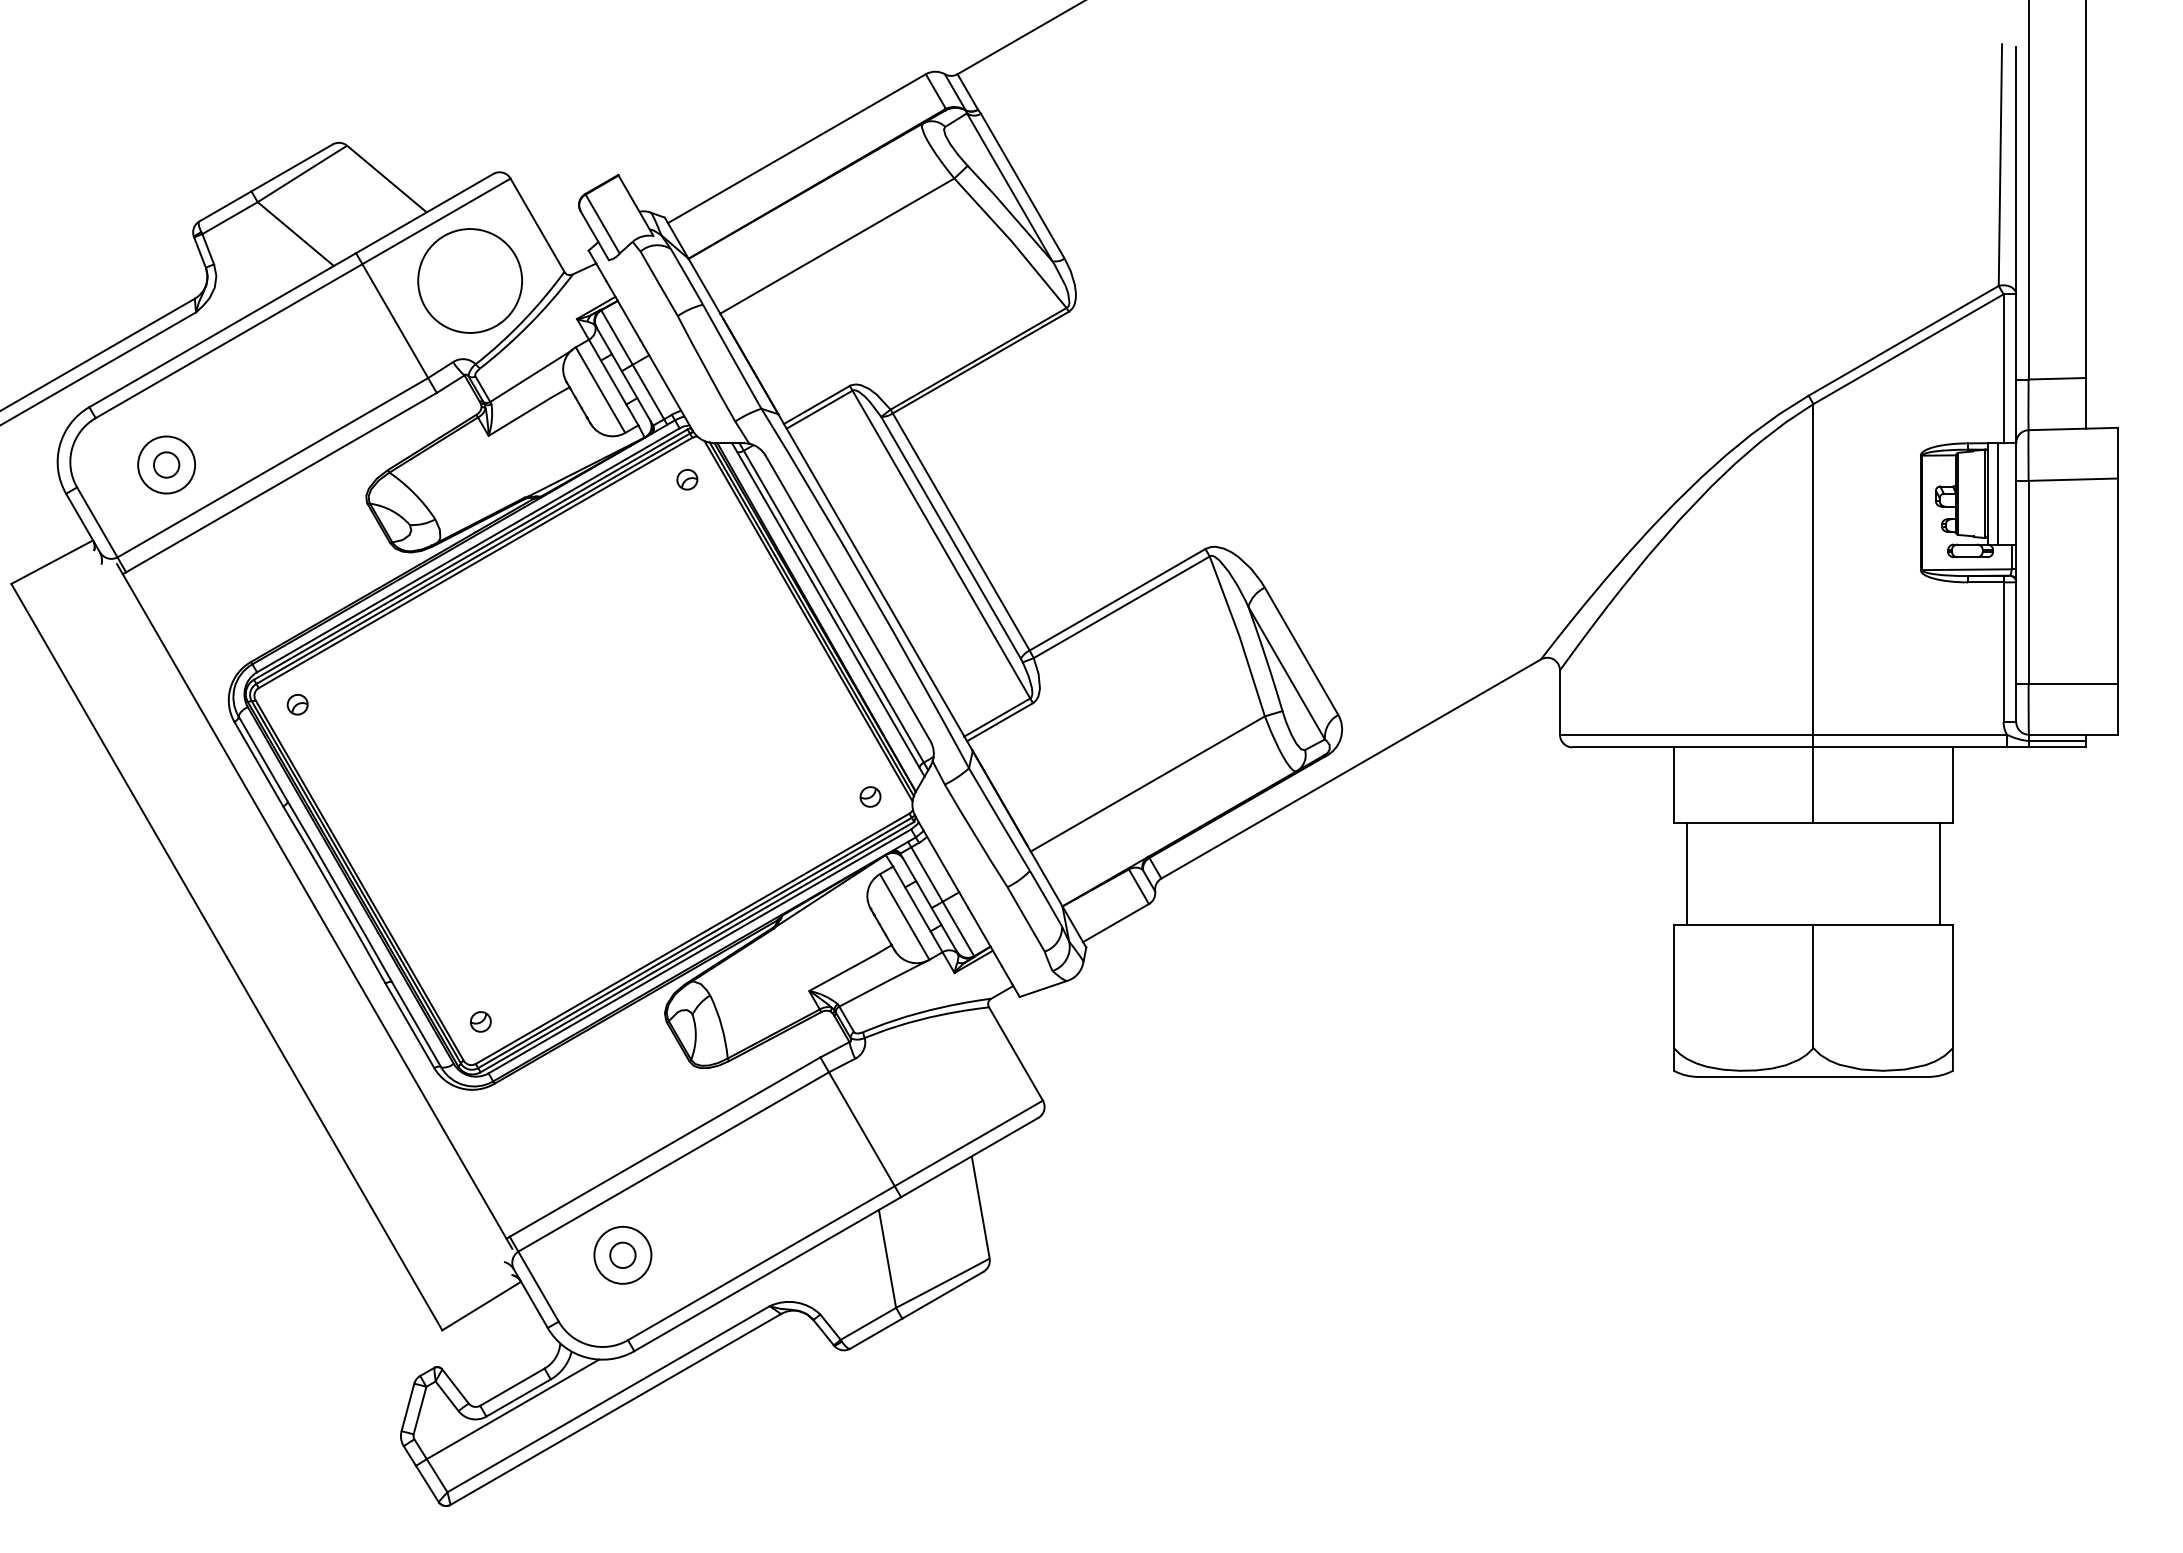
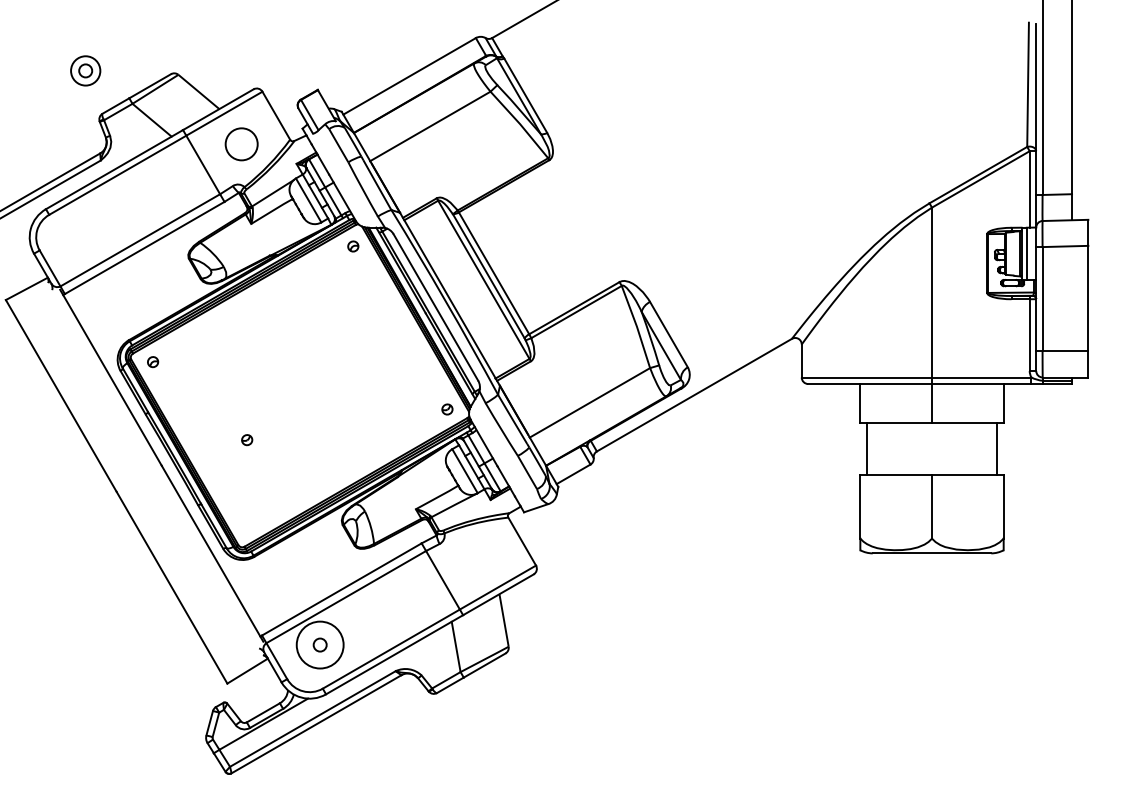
circle: (469, 281) -> (241, 144), size x0.6
part: (166, 464) -> (85, 70), moved
part: (481, 1022) -> (247, 440), moved
circle: (621, 1254) -> (319, 644), size x1.6

